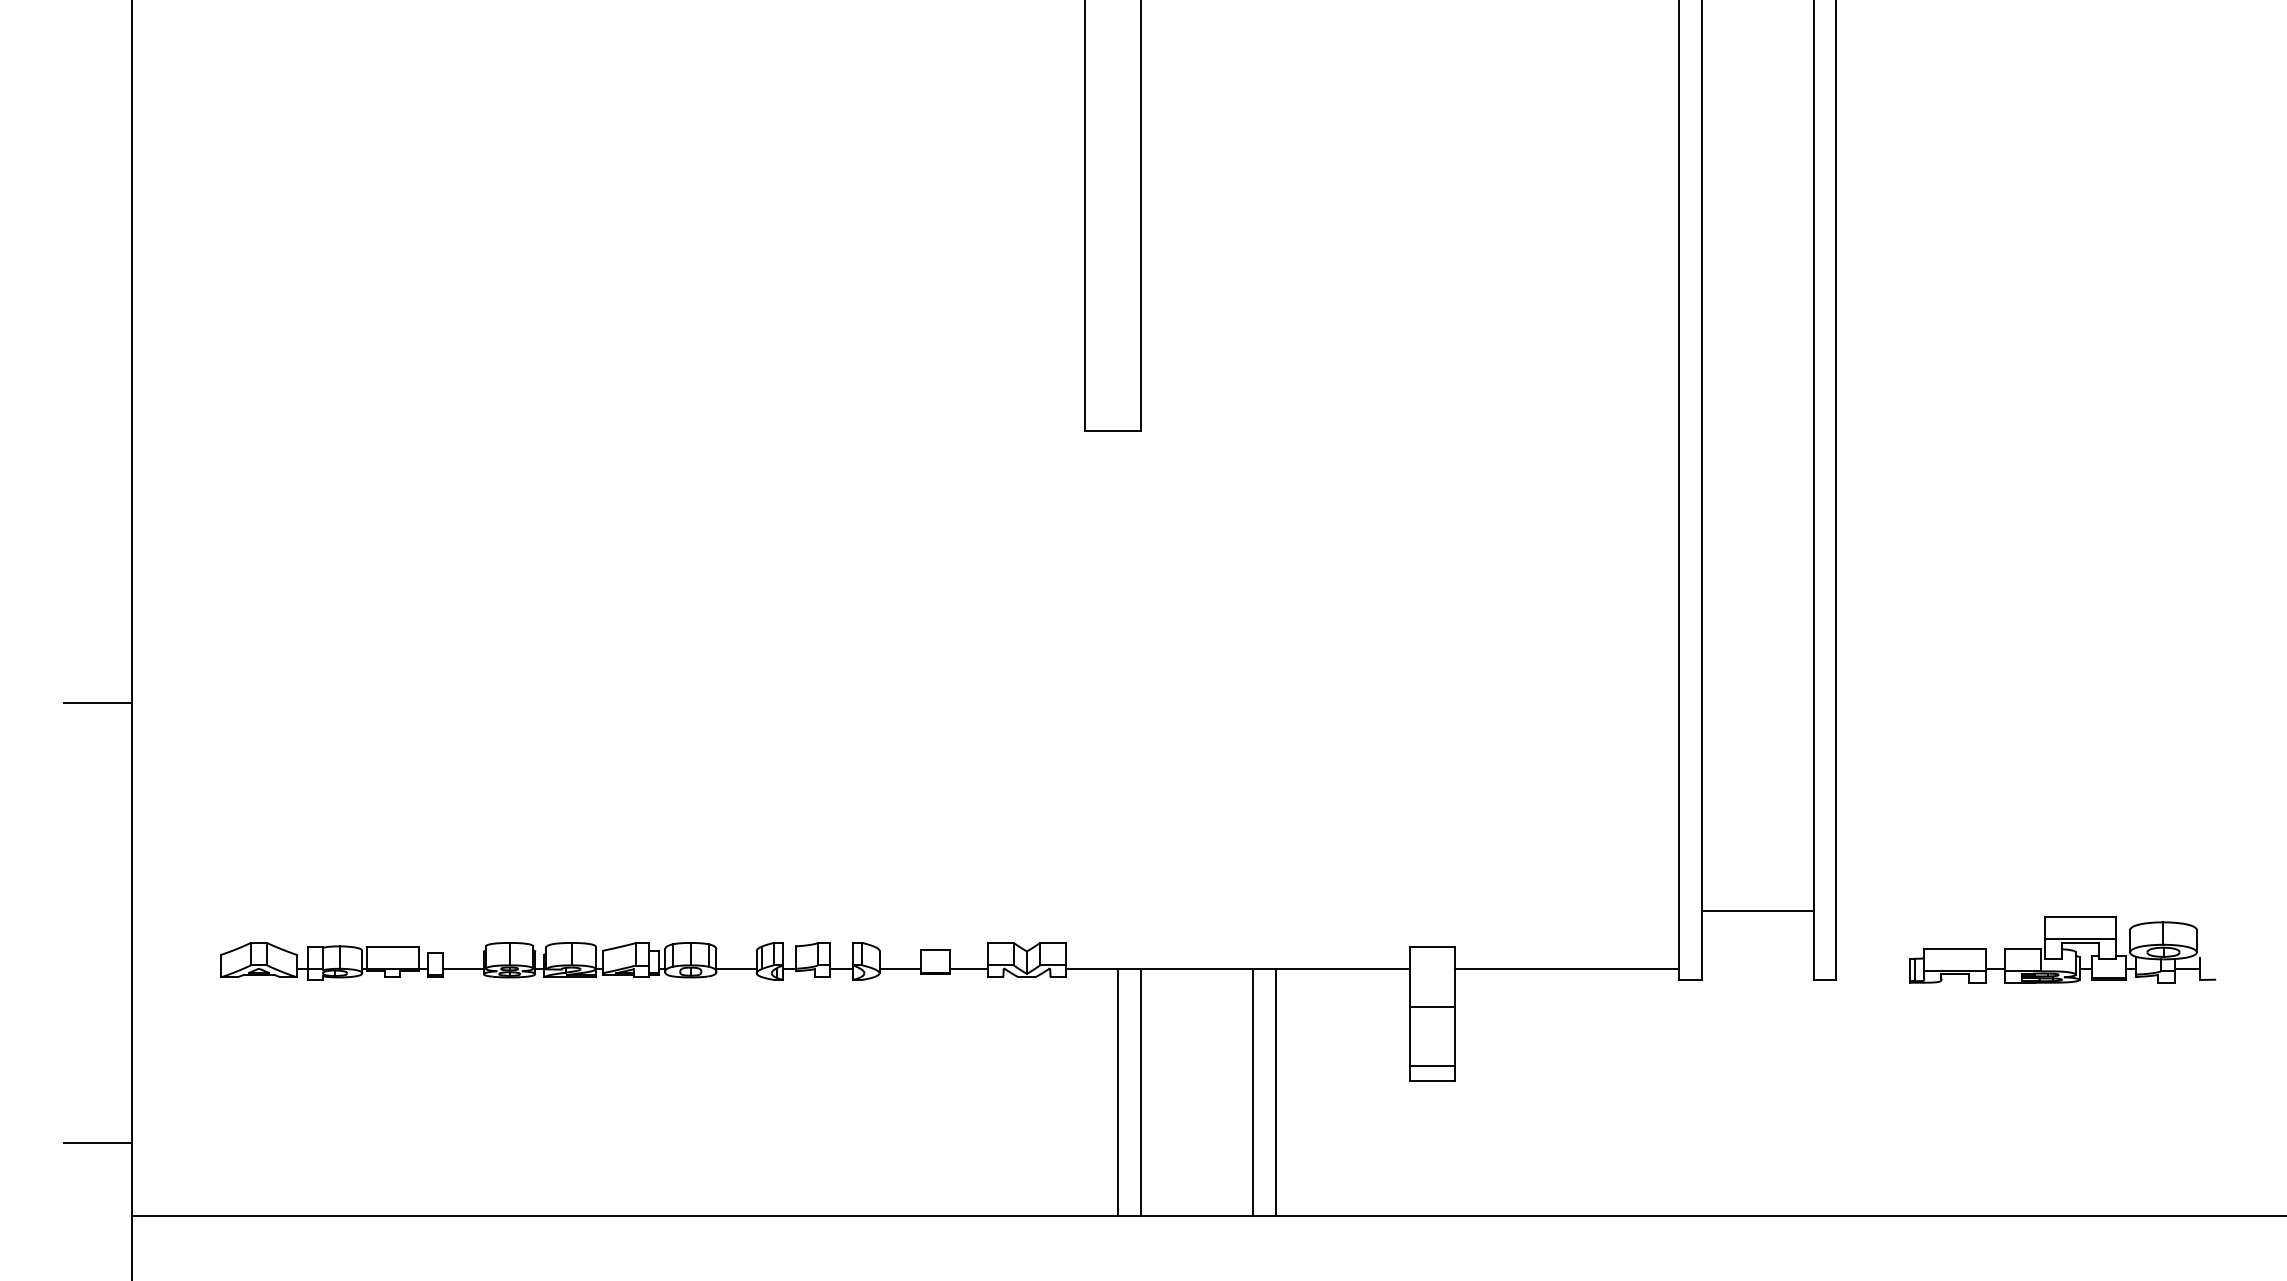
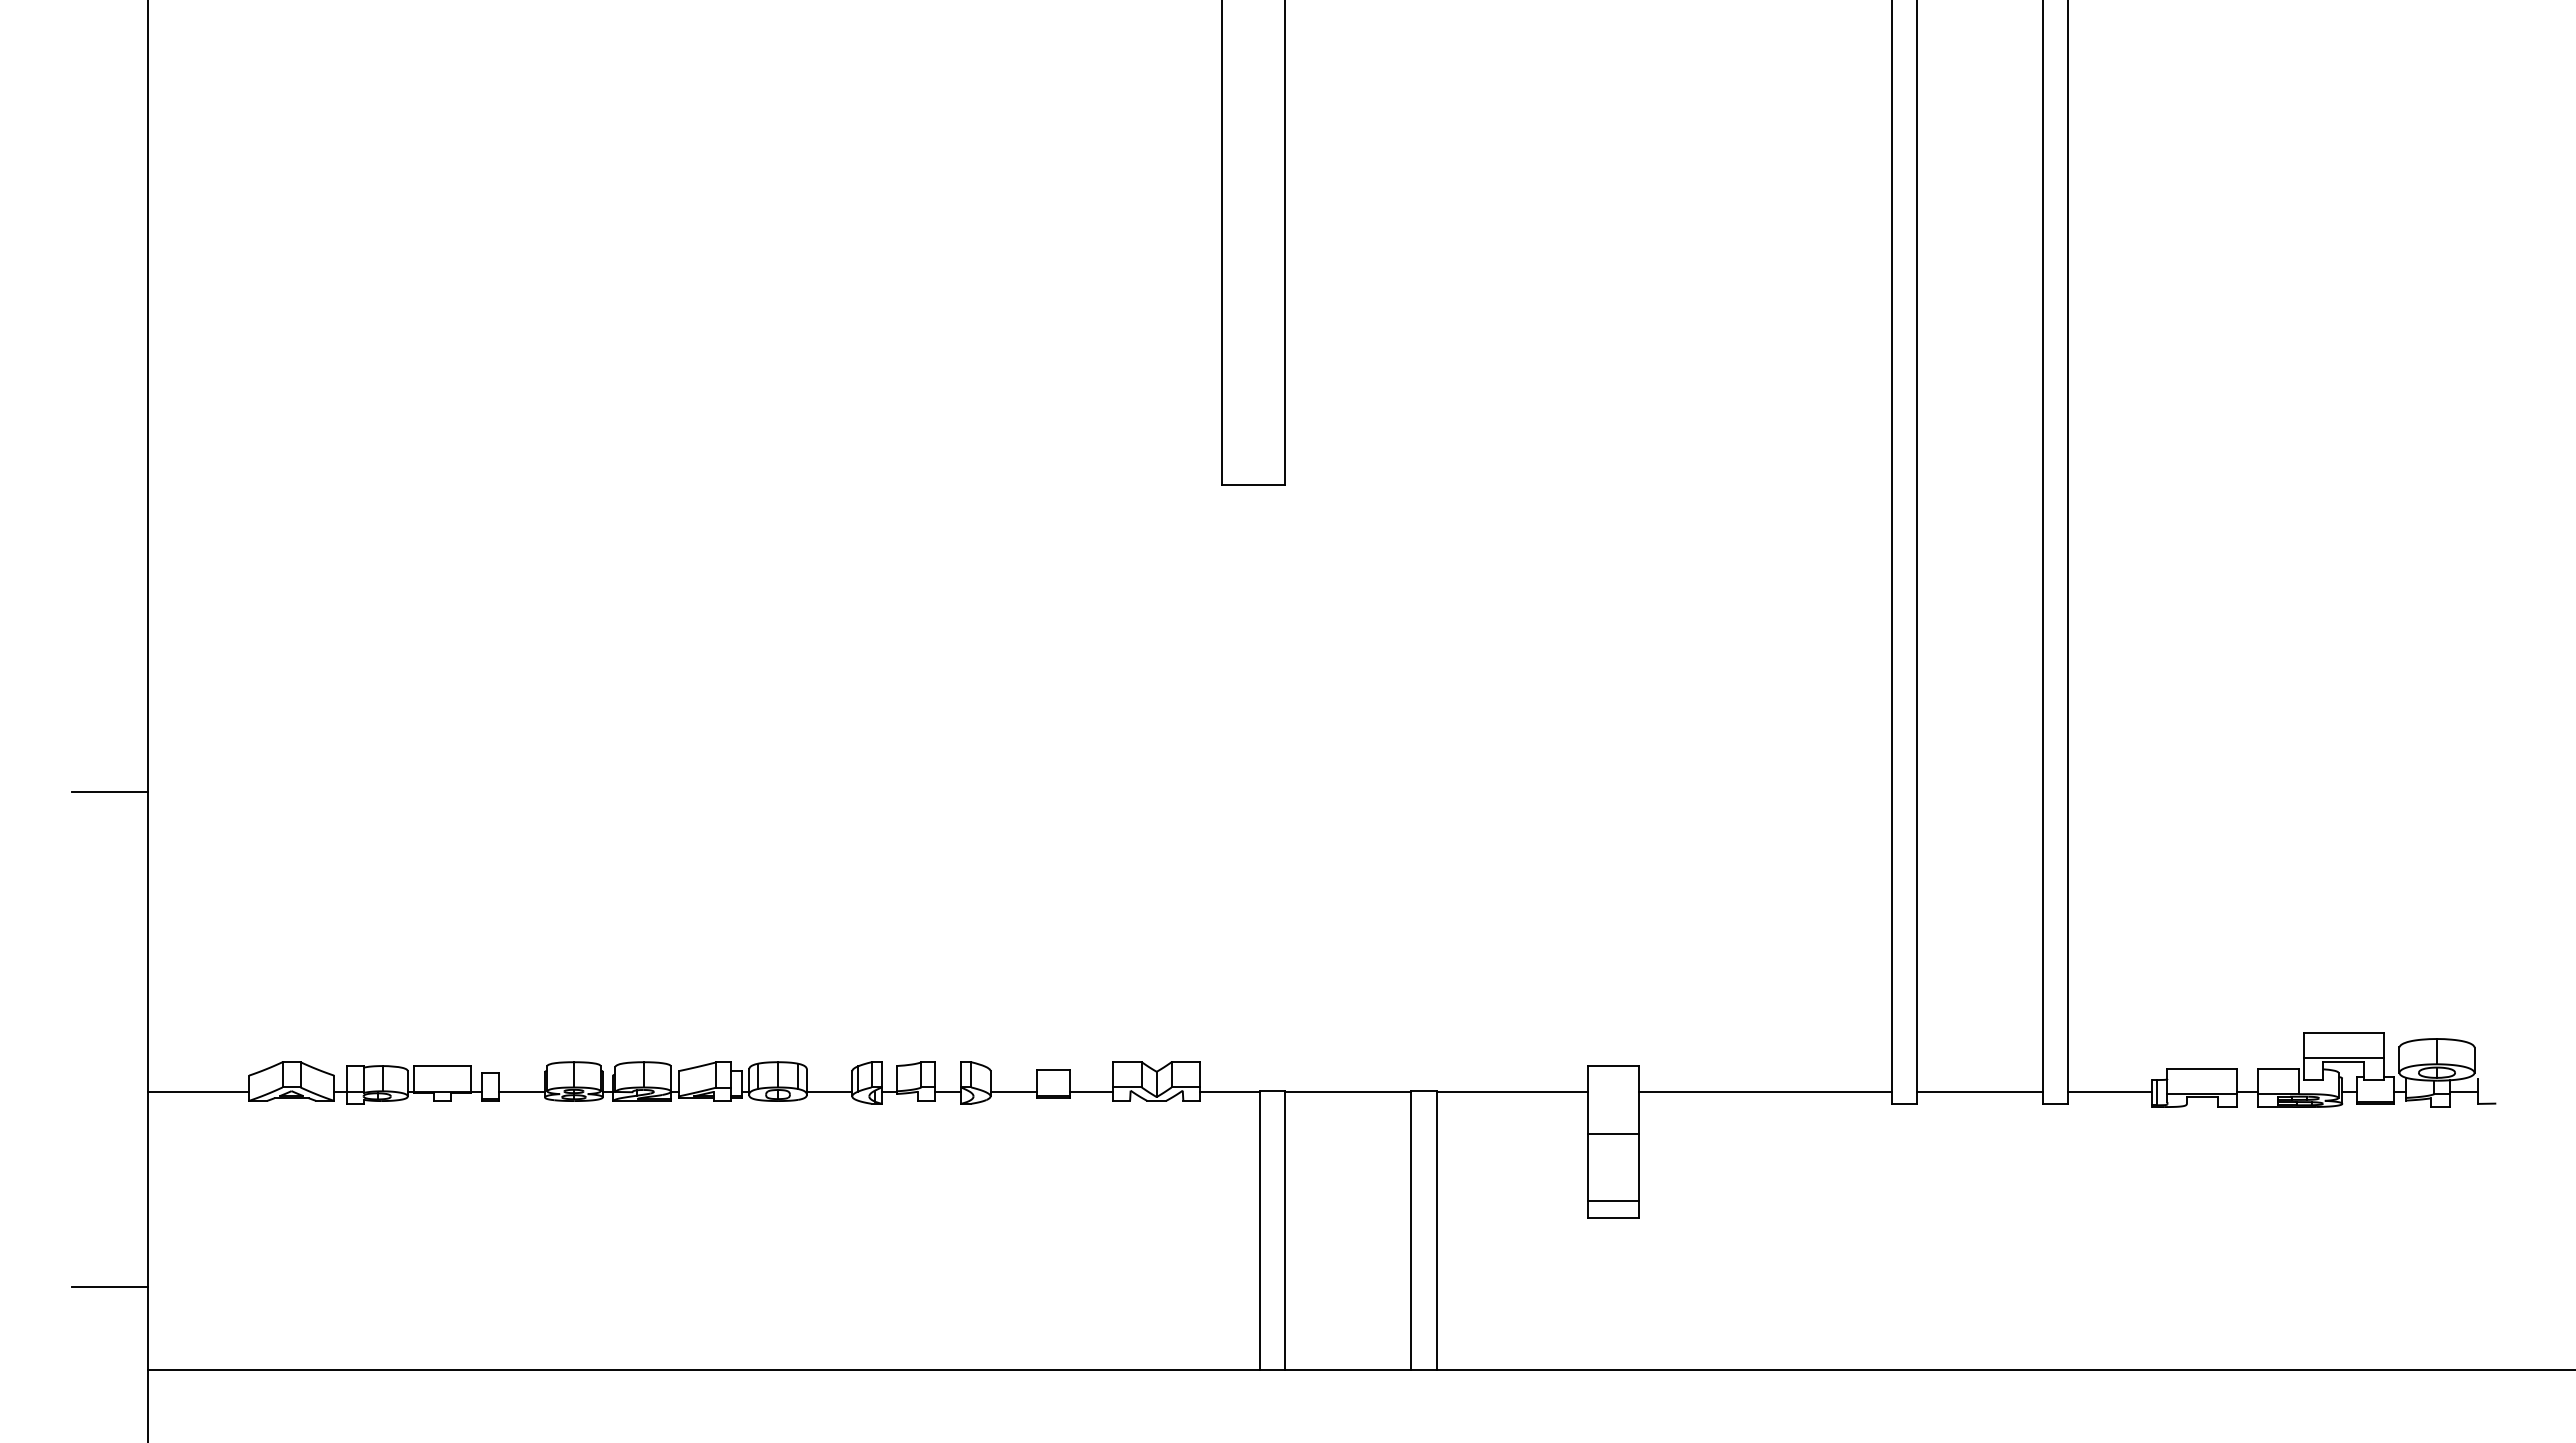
line: (1757, 911) -> (1979, 1091), moved
line: (176, 968) -> (198, 1091), added
line: (1872, 968) -> (2109, 1091), added

